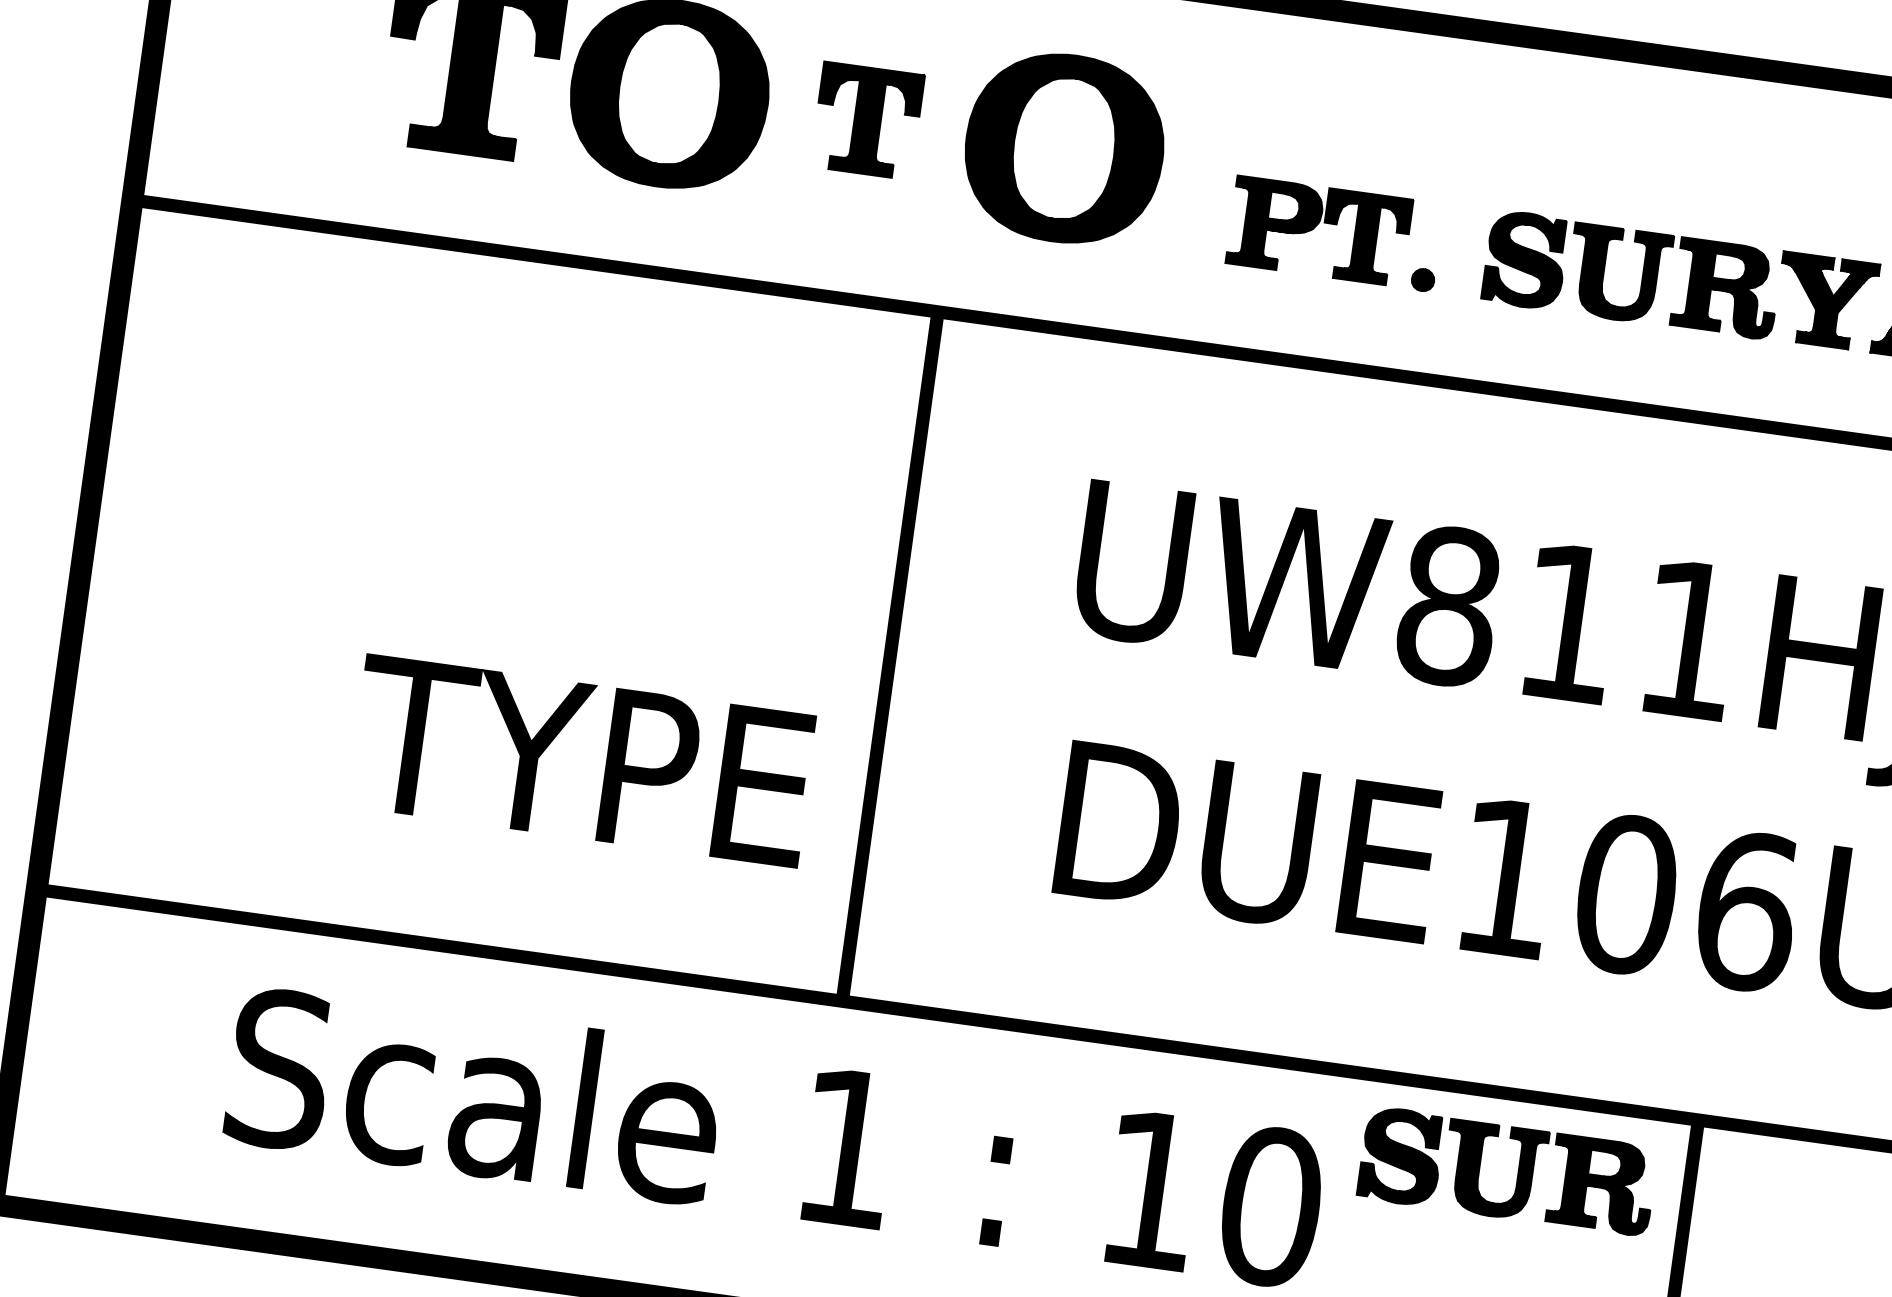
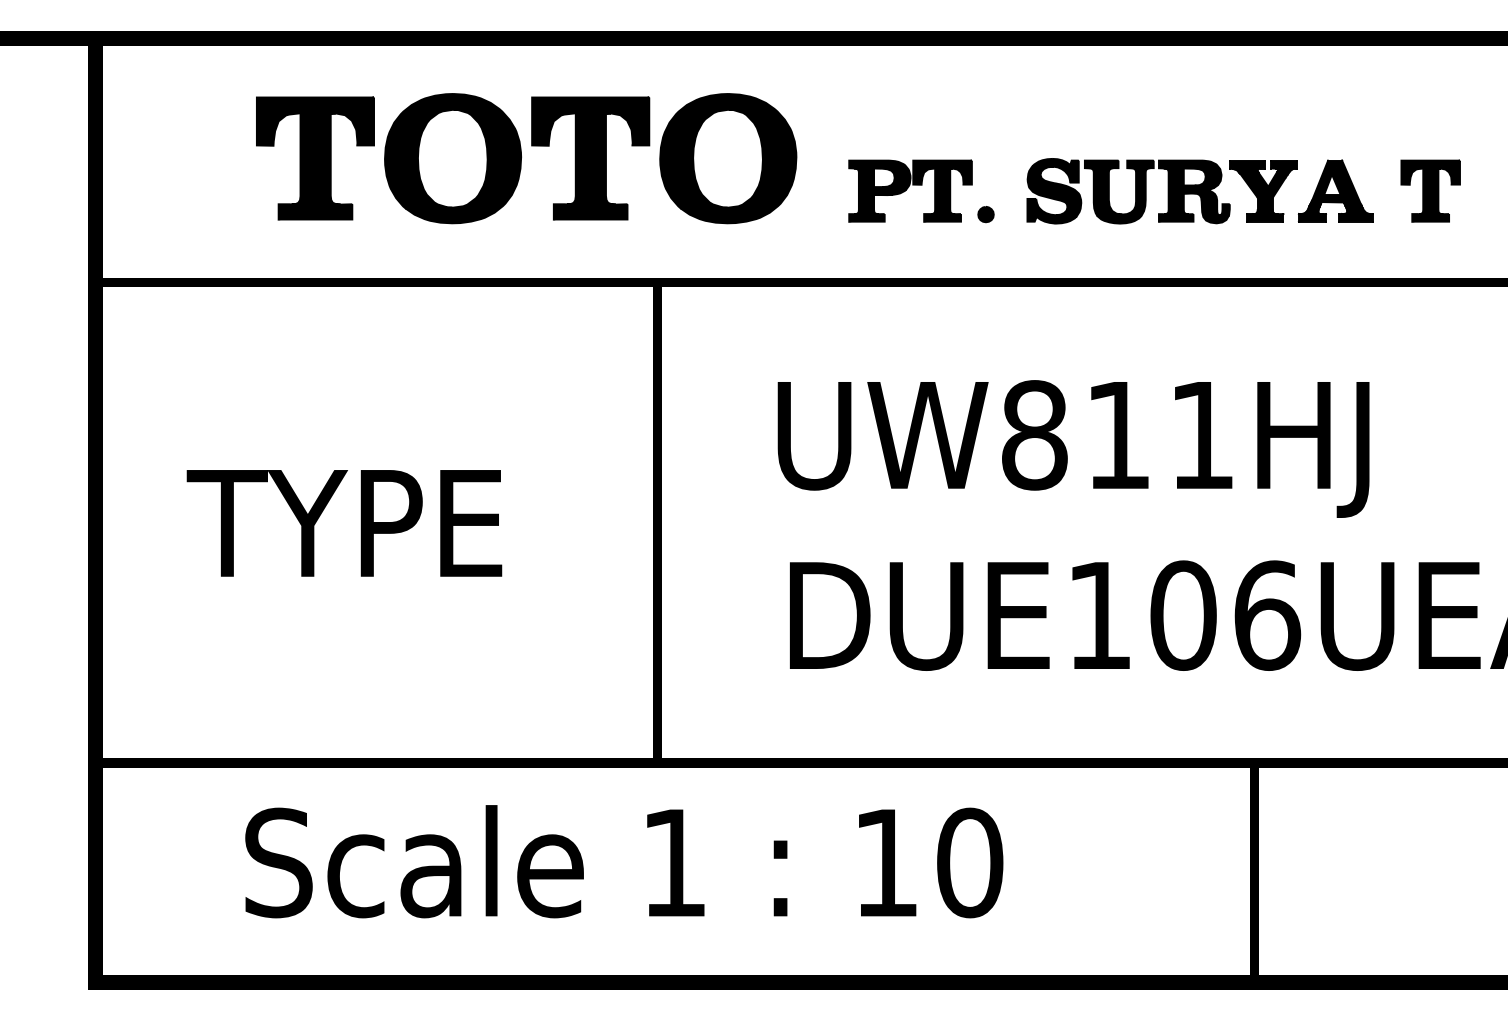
part: (866, 120) -> (590, 158), size x1.67
text: (582, 761) -> (344, 523), moved
part: (1517, 1173) -> (1135, 816), removed

